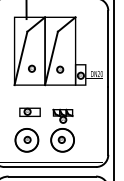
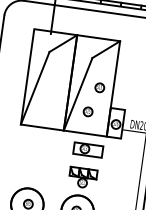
part: (31, 68) -> (99, 87), moved
part: (29, 111) -> (87, 148), moved

